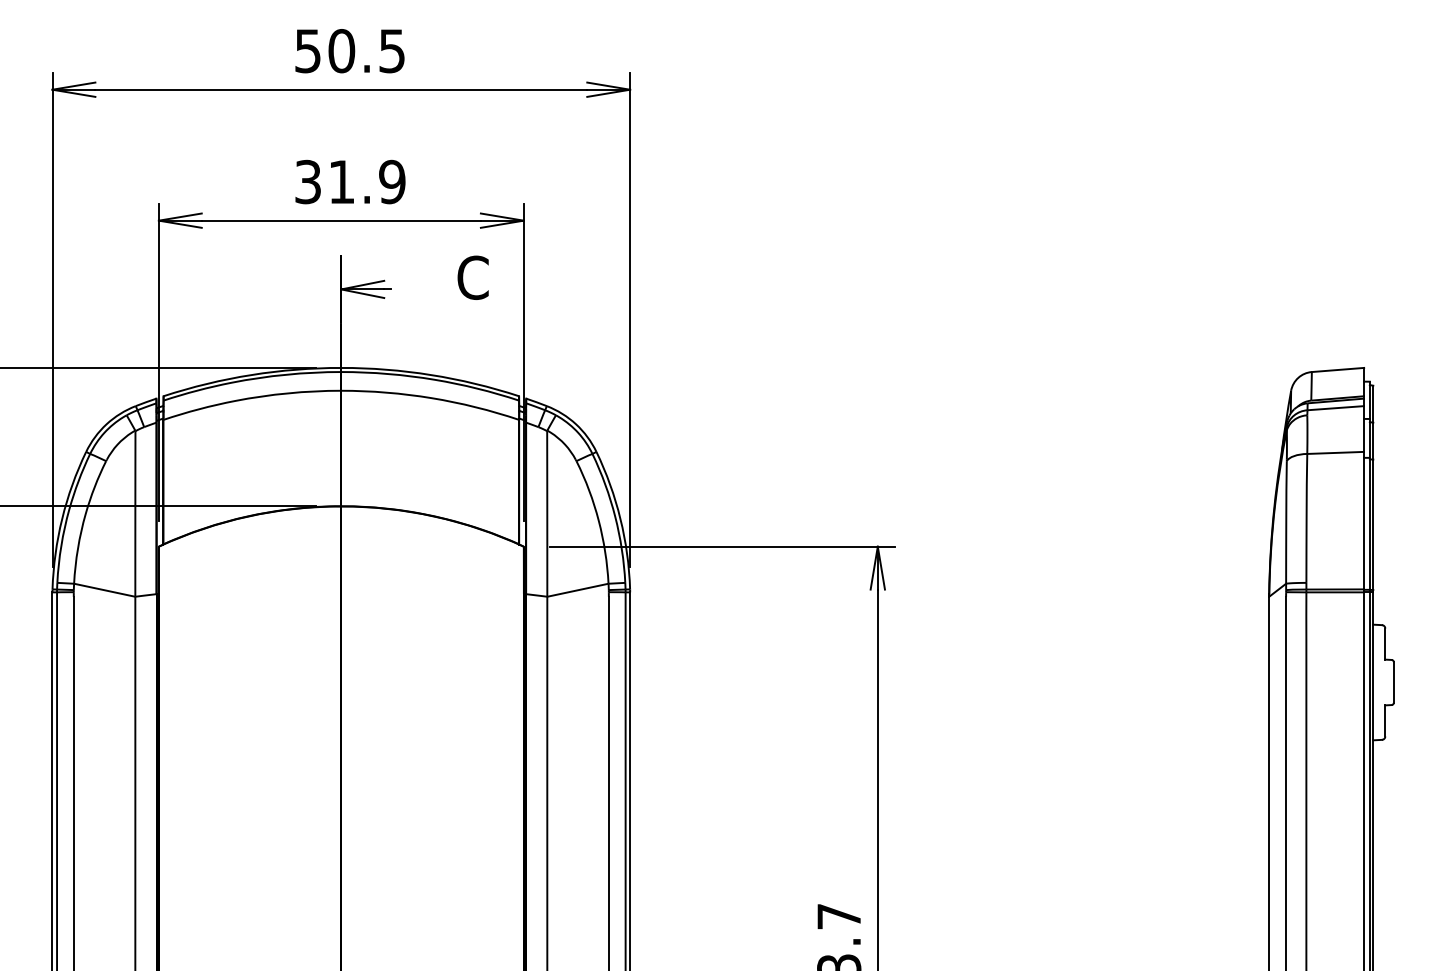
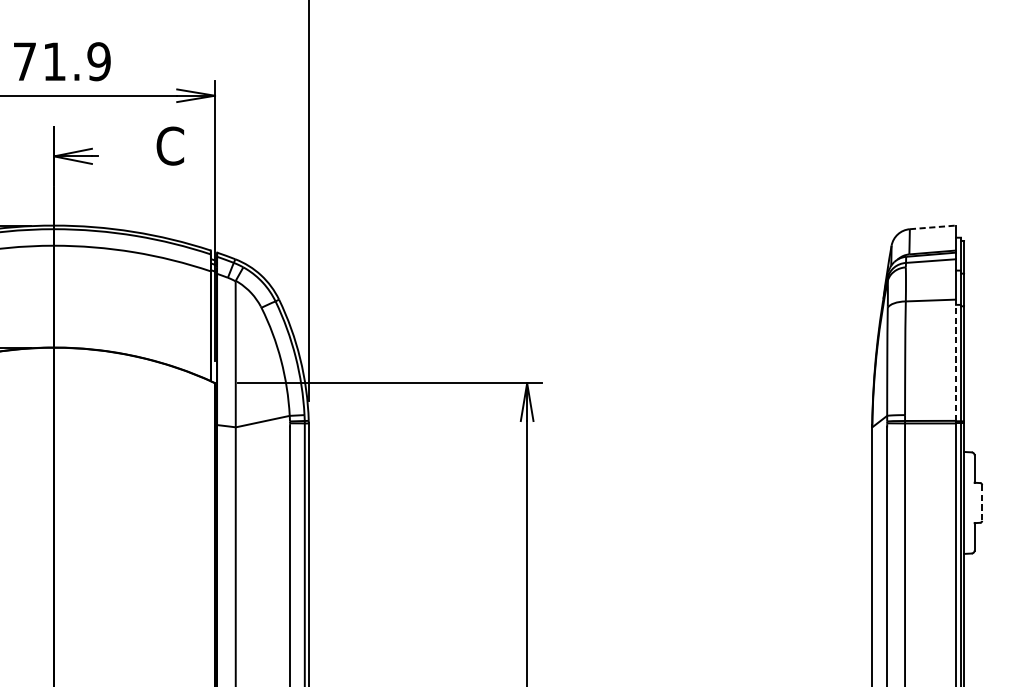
text: (307, 181) -> (24, 61), 31.9 -> 71.9
line: (1338, 369) -> (933, 226), solid -> dashed
line: (1364, 520) -> (956, 360), solid -> dashed
line: (1393, 683) -> (981, 503), solid -> dashed

